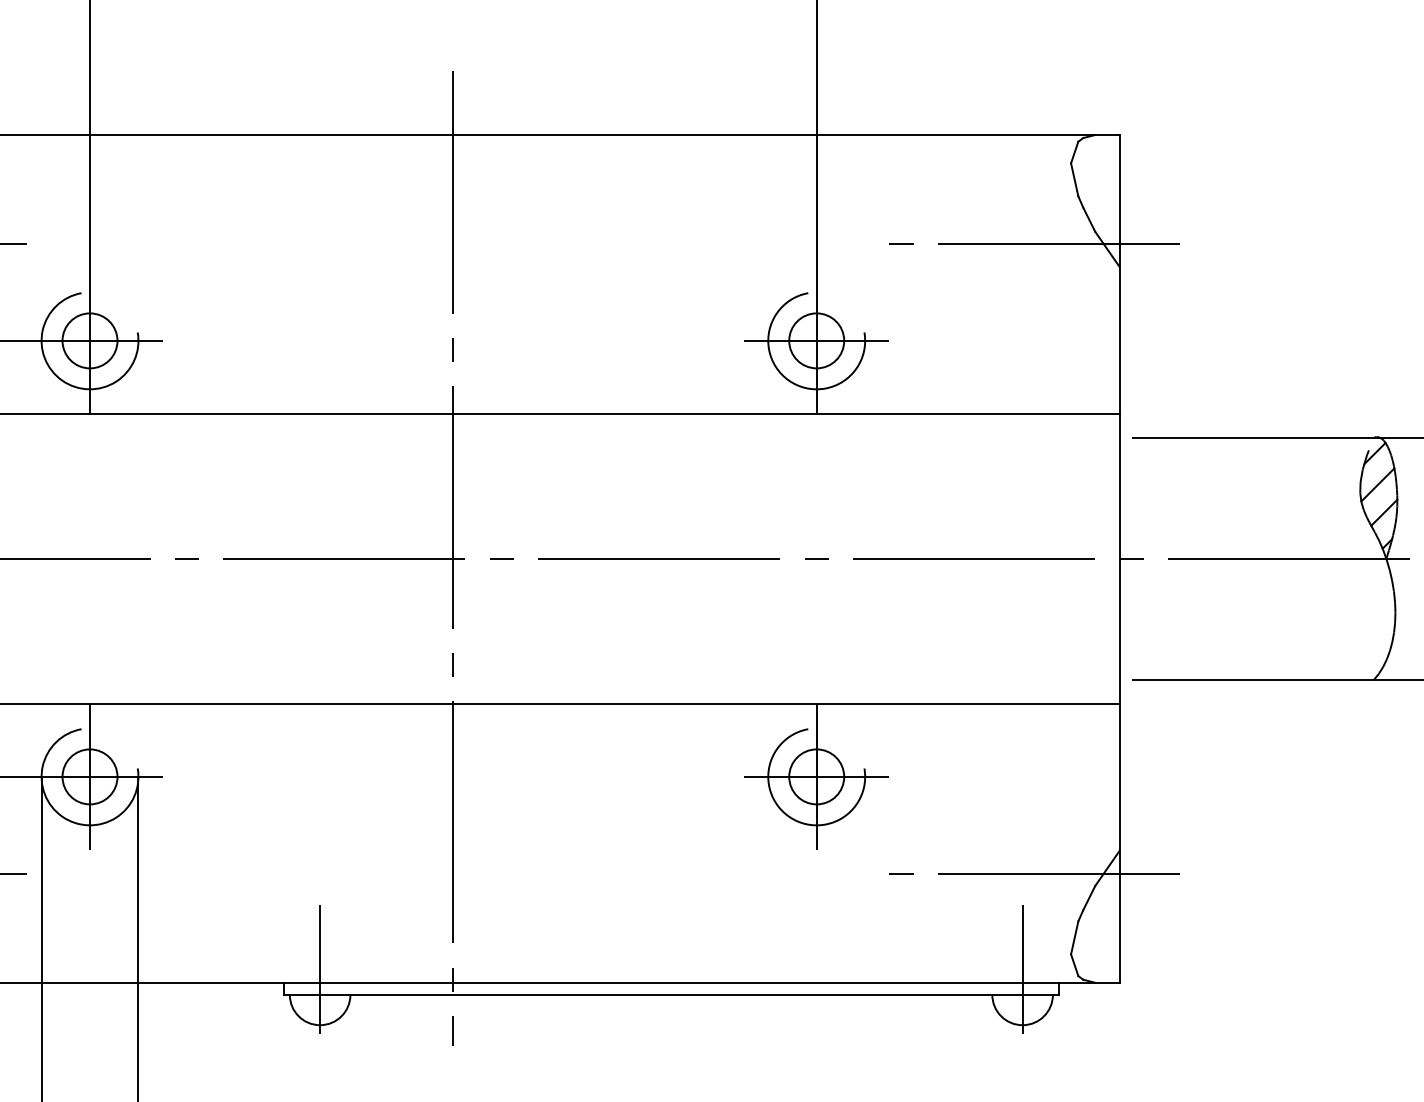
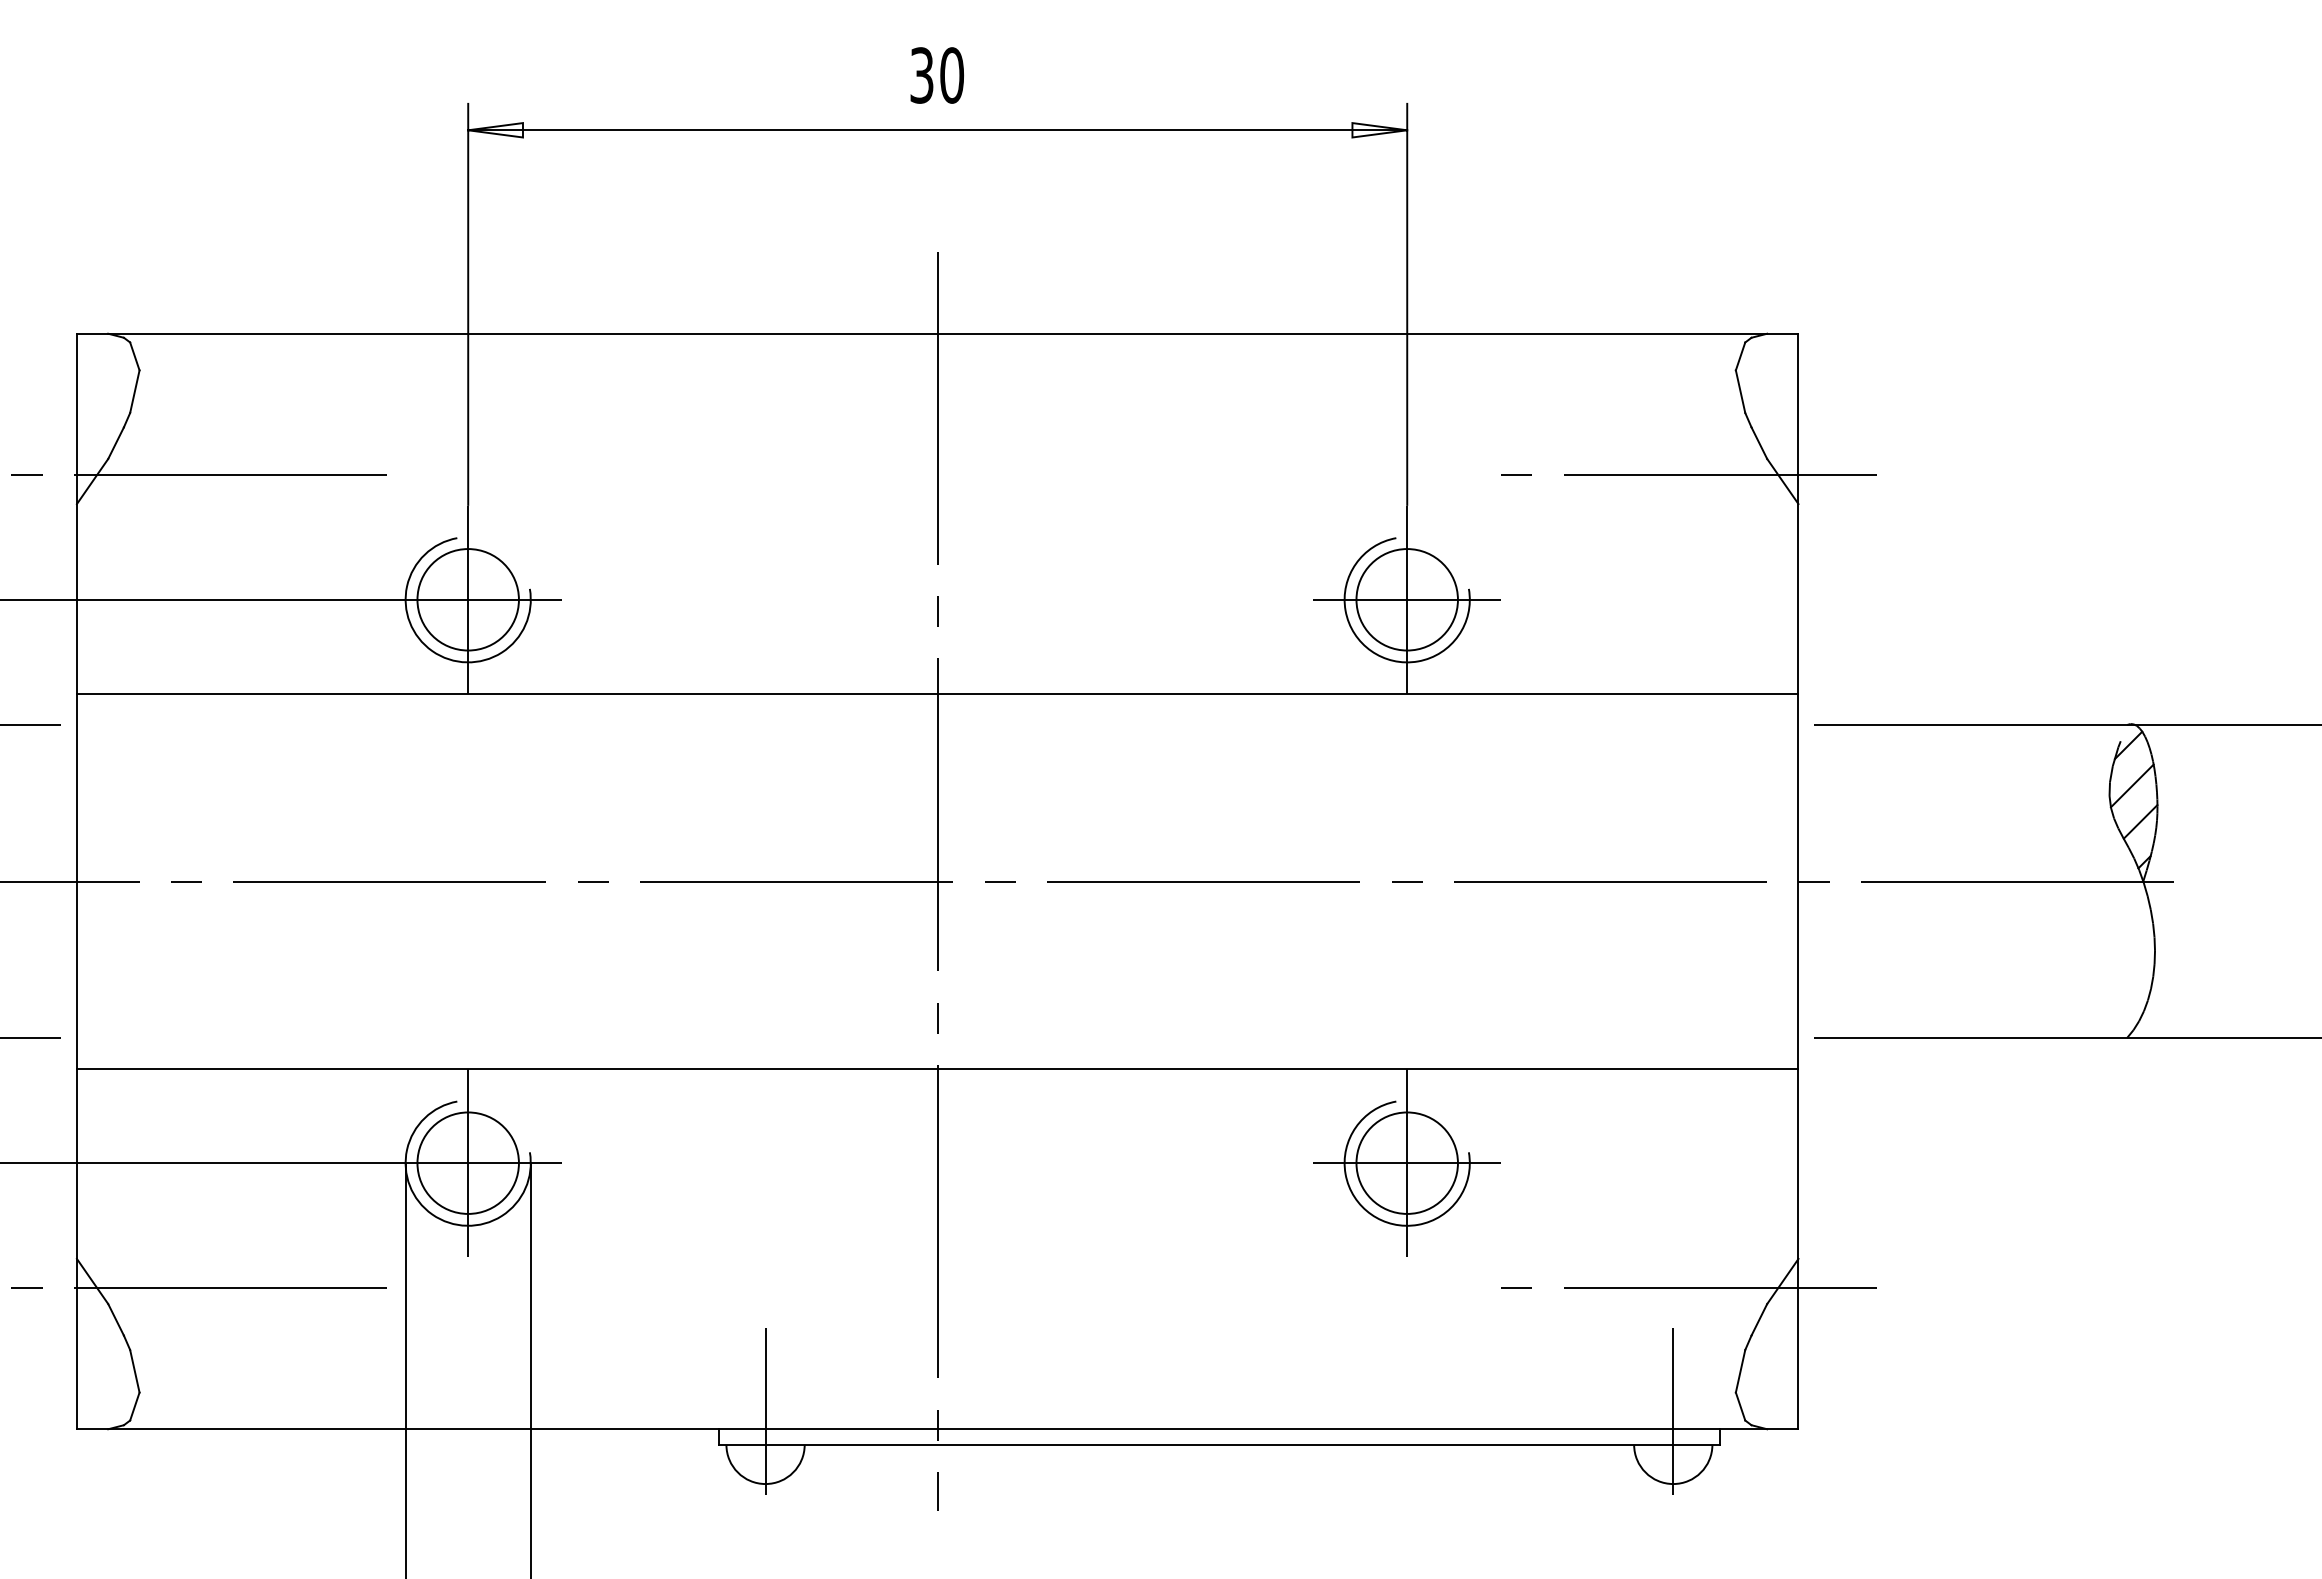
circle: (89, 340) -> (467, 599), size x1.43
circle: (816, 340) -> (1406, 599), size x1.43
circle: (89, 776) -> (467, 1162), size x1.43
circle: (816, 776) -> (1406, 1162), size x1.43

